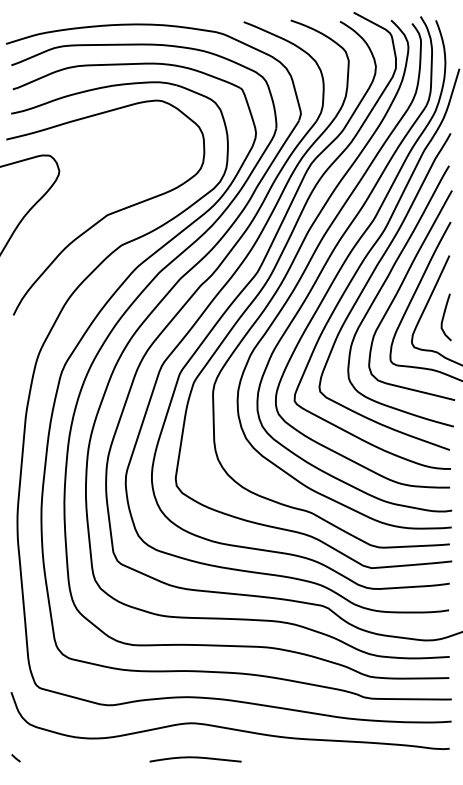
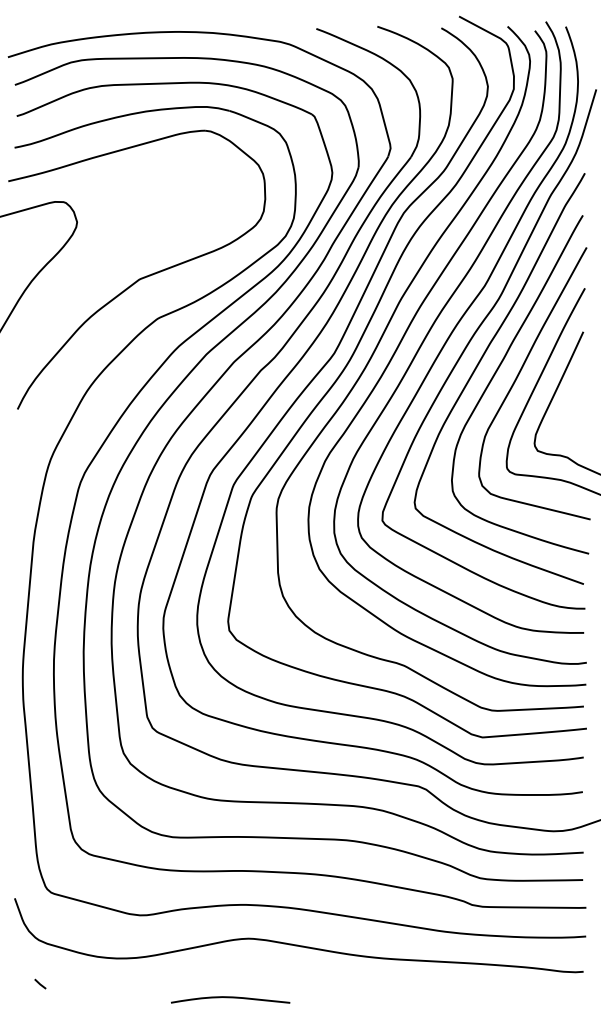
curve: (444, 317) -> (576, 412), removed
line: (15, 758) -> (39, 984), moved
curve: (195, 758) -> (230, 998), moved

